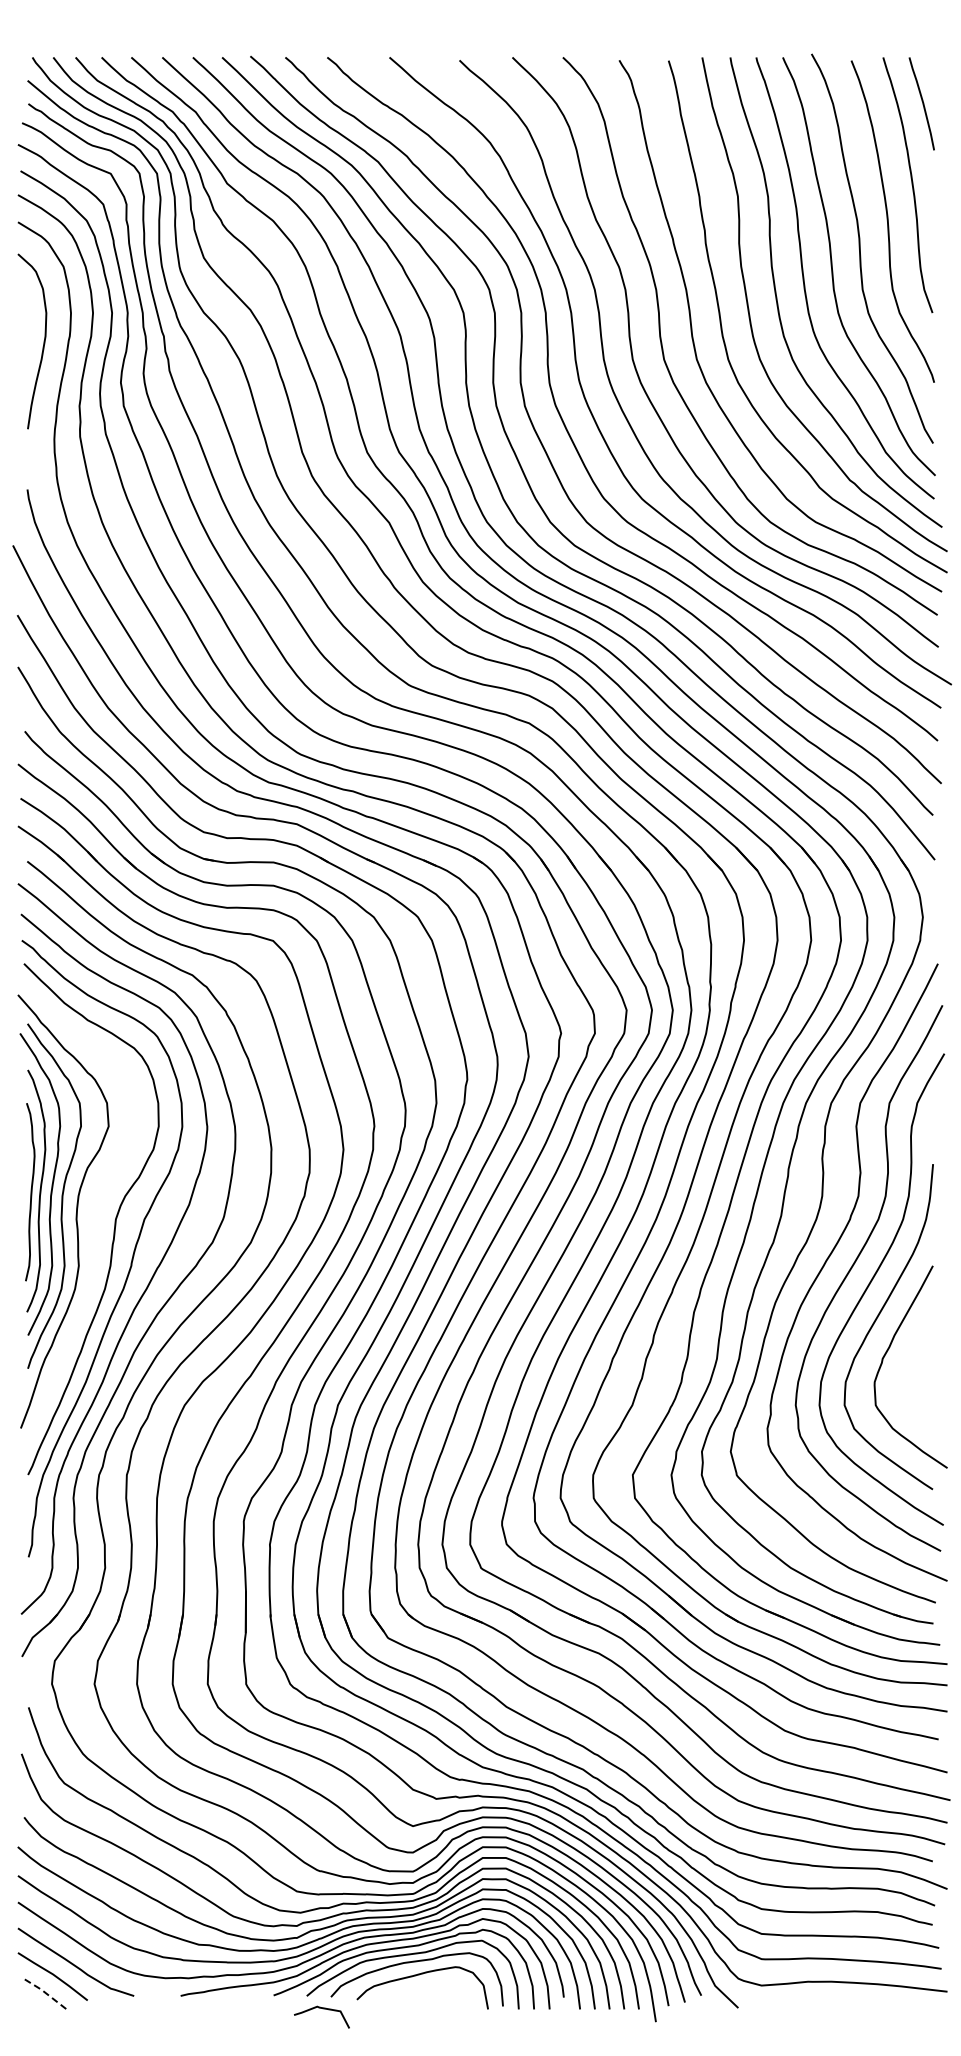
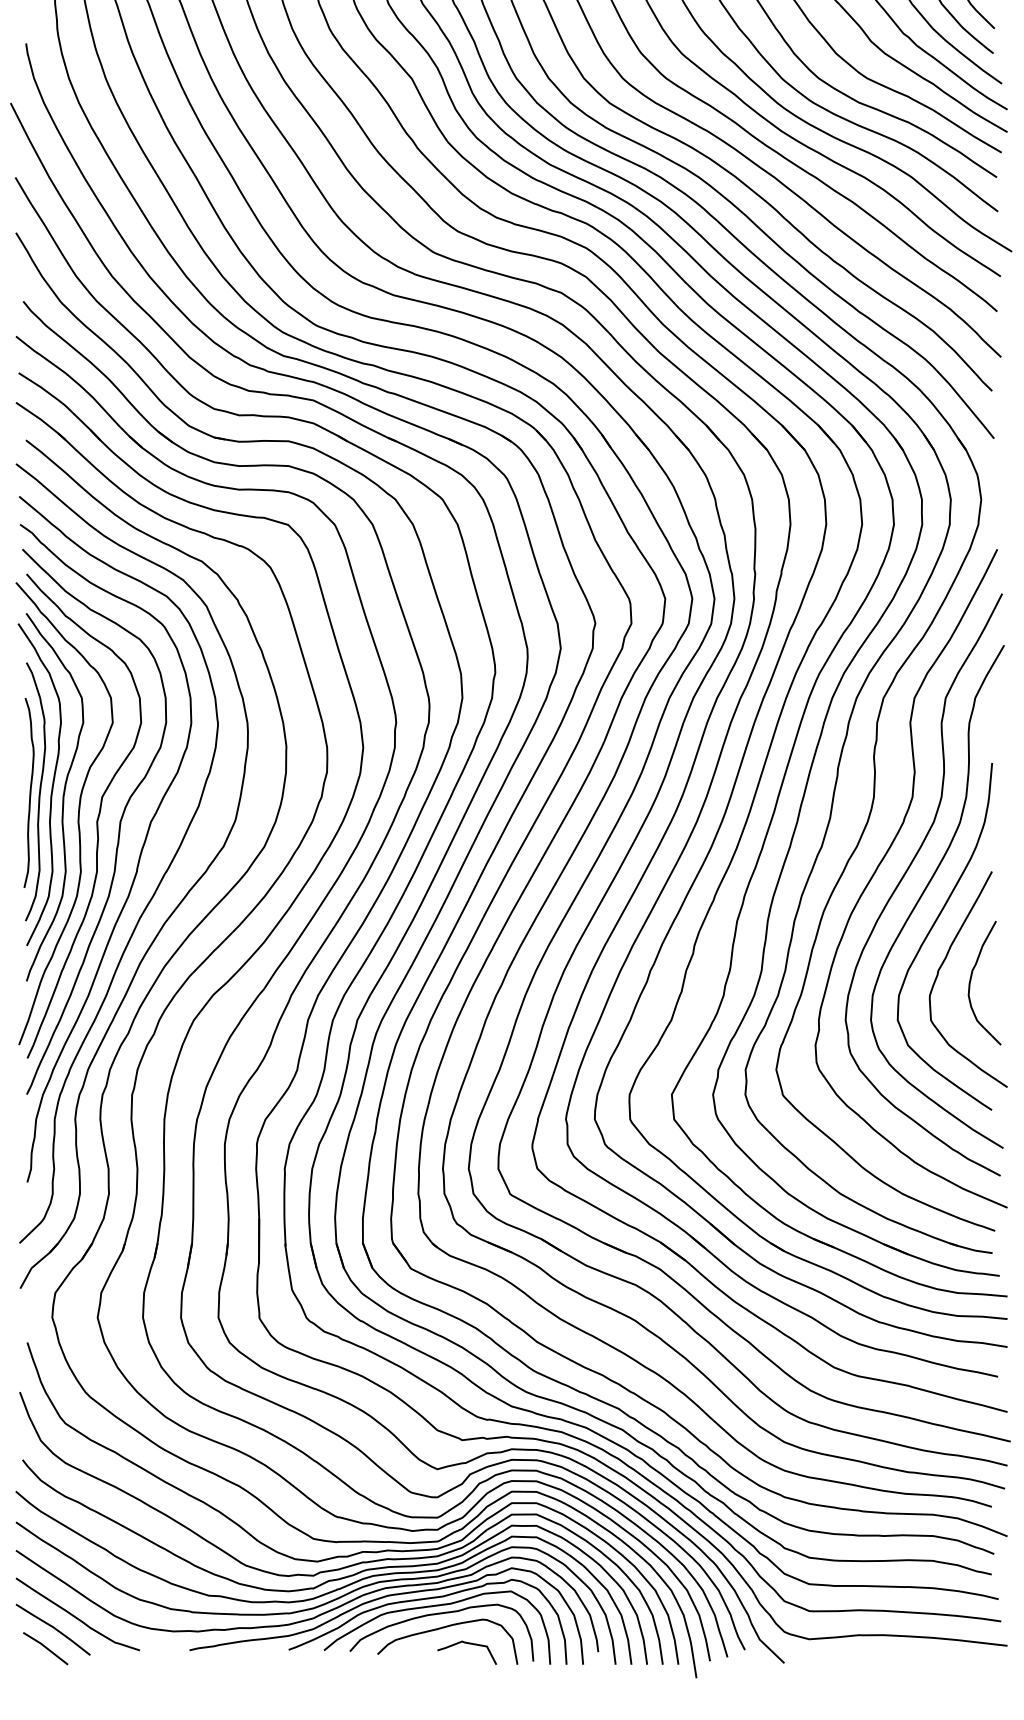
curve: (93, 1216) -> (96, 818), added
curve: (913, 1369) -> (971, 982), added
line: (45, 1993) -> (45, 1647), dashed -> solid
curve: (323, 2009) -> (468, 1644), moved

